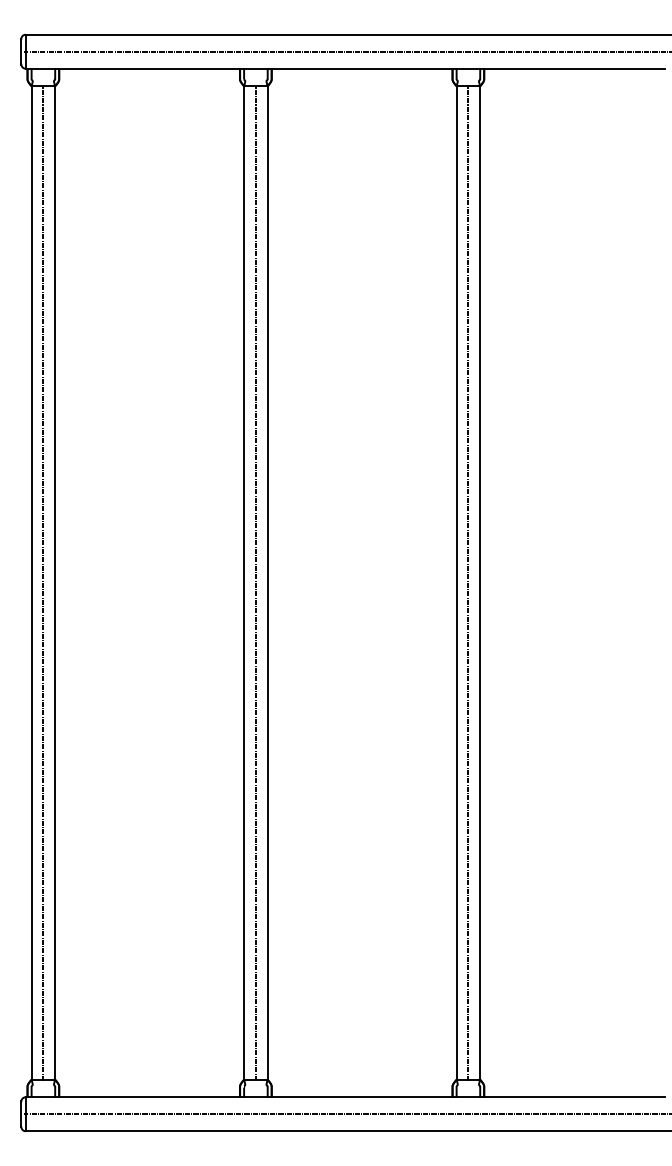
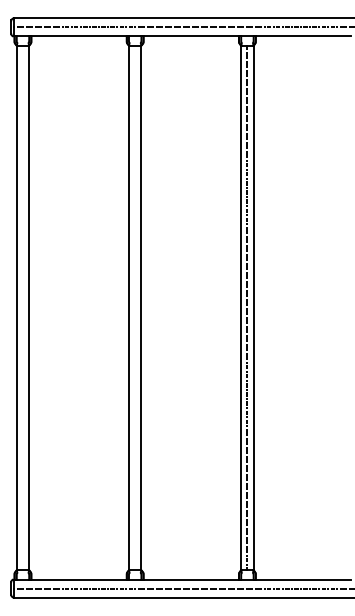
line: (42, 582) -> (22, 307), removed
line: (256, 582) -> (135, 307), removed

